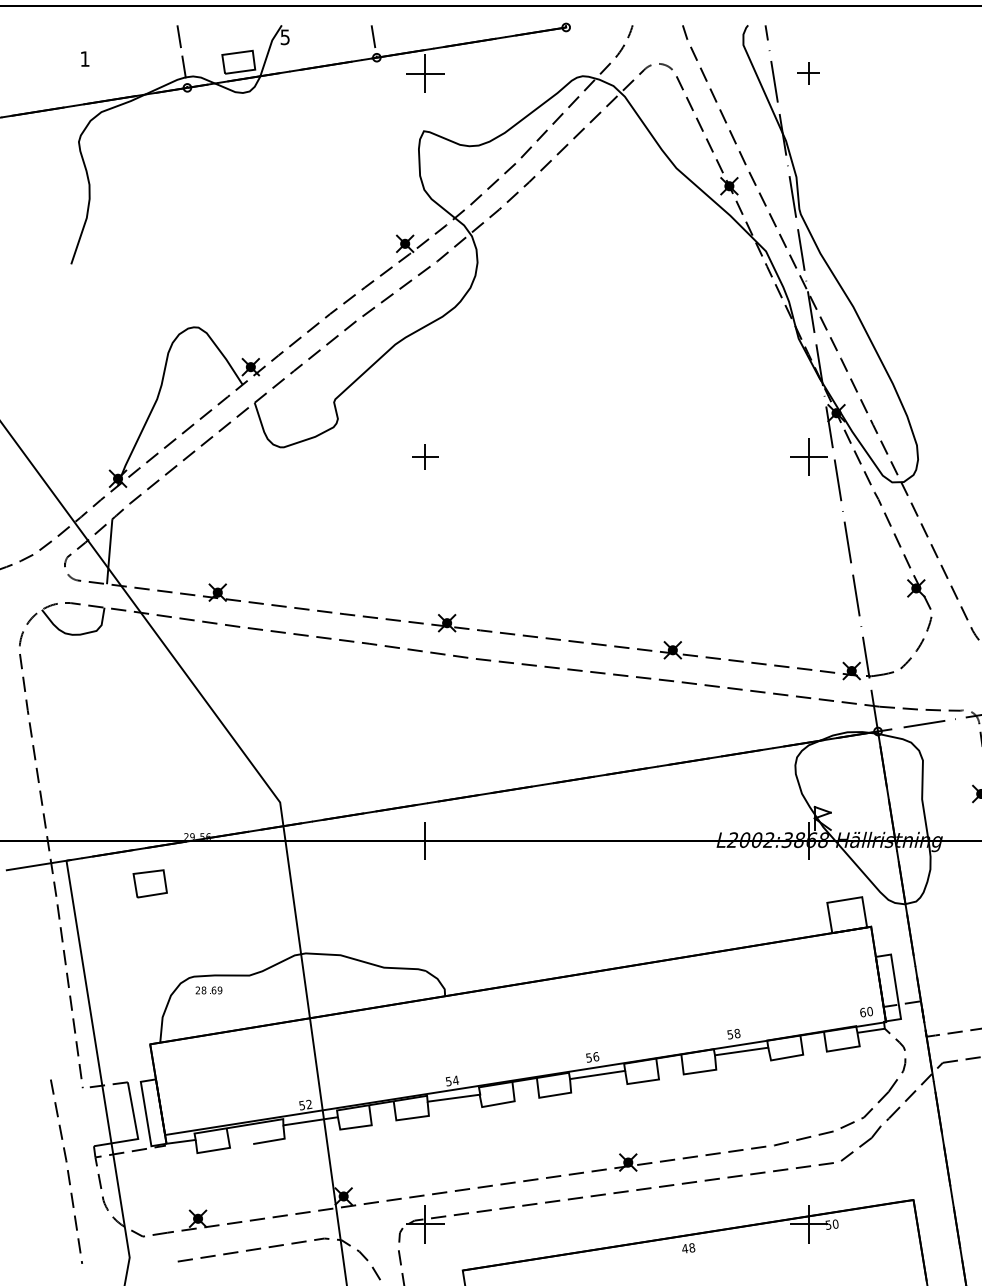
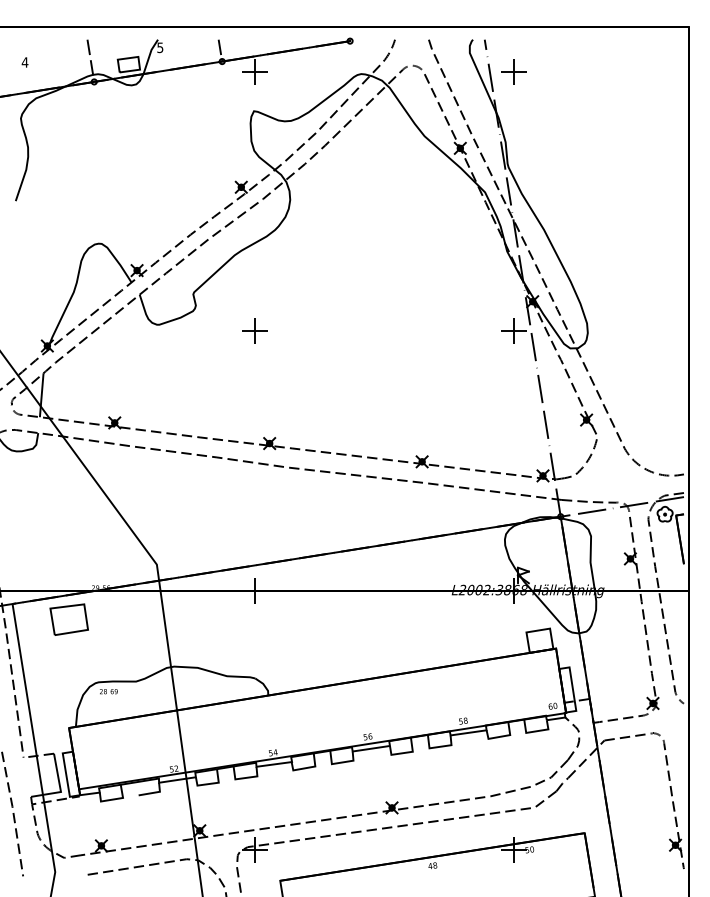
text: (84, 59) -> (24, 62), 1 -> 4
part: (808, 72) -> (513, 71), size x1.67
part: (424, 455) -> (254, 330), size x1.43
part: (149, 883) -> (68, 619), size x1.67

